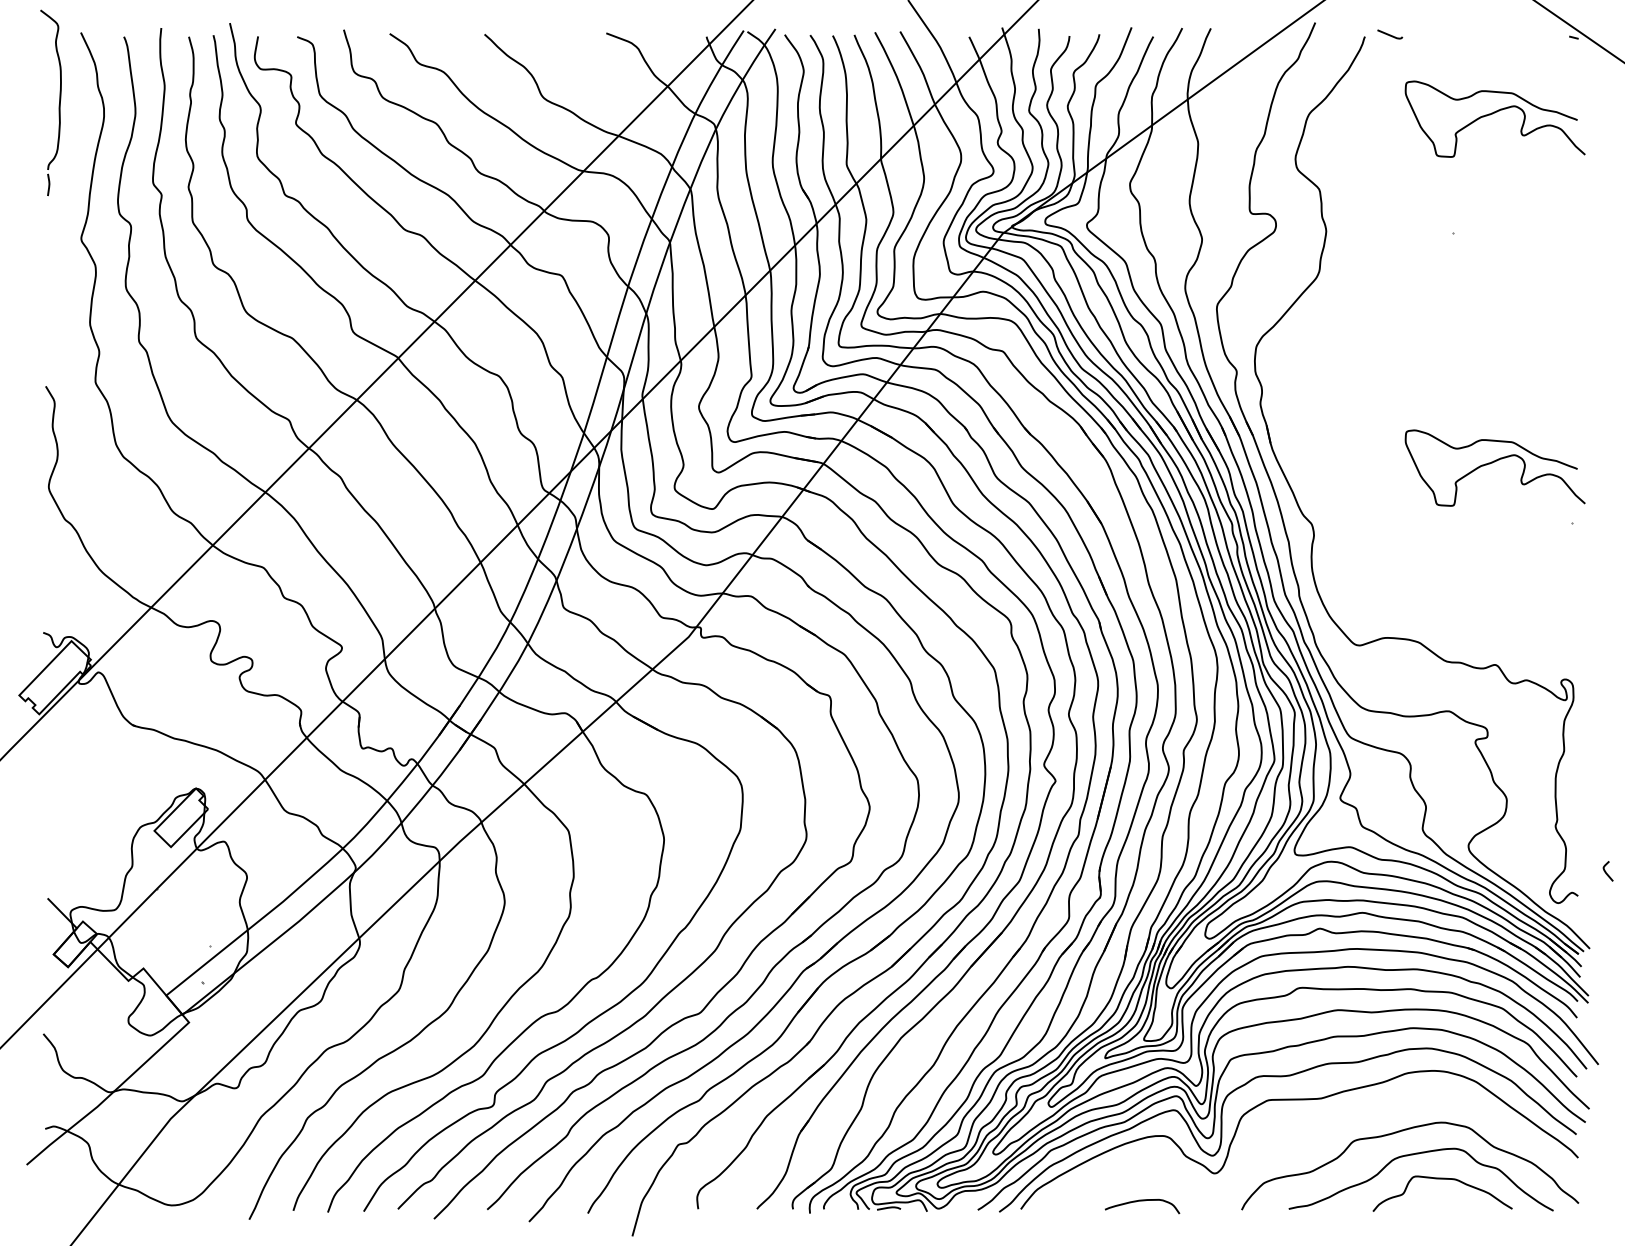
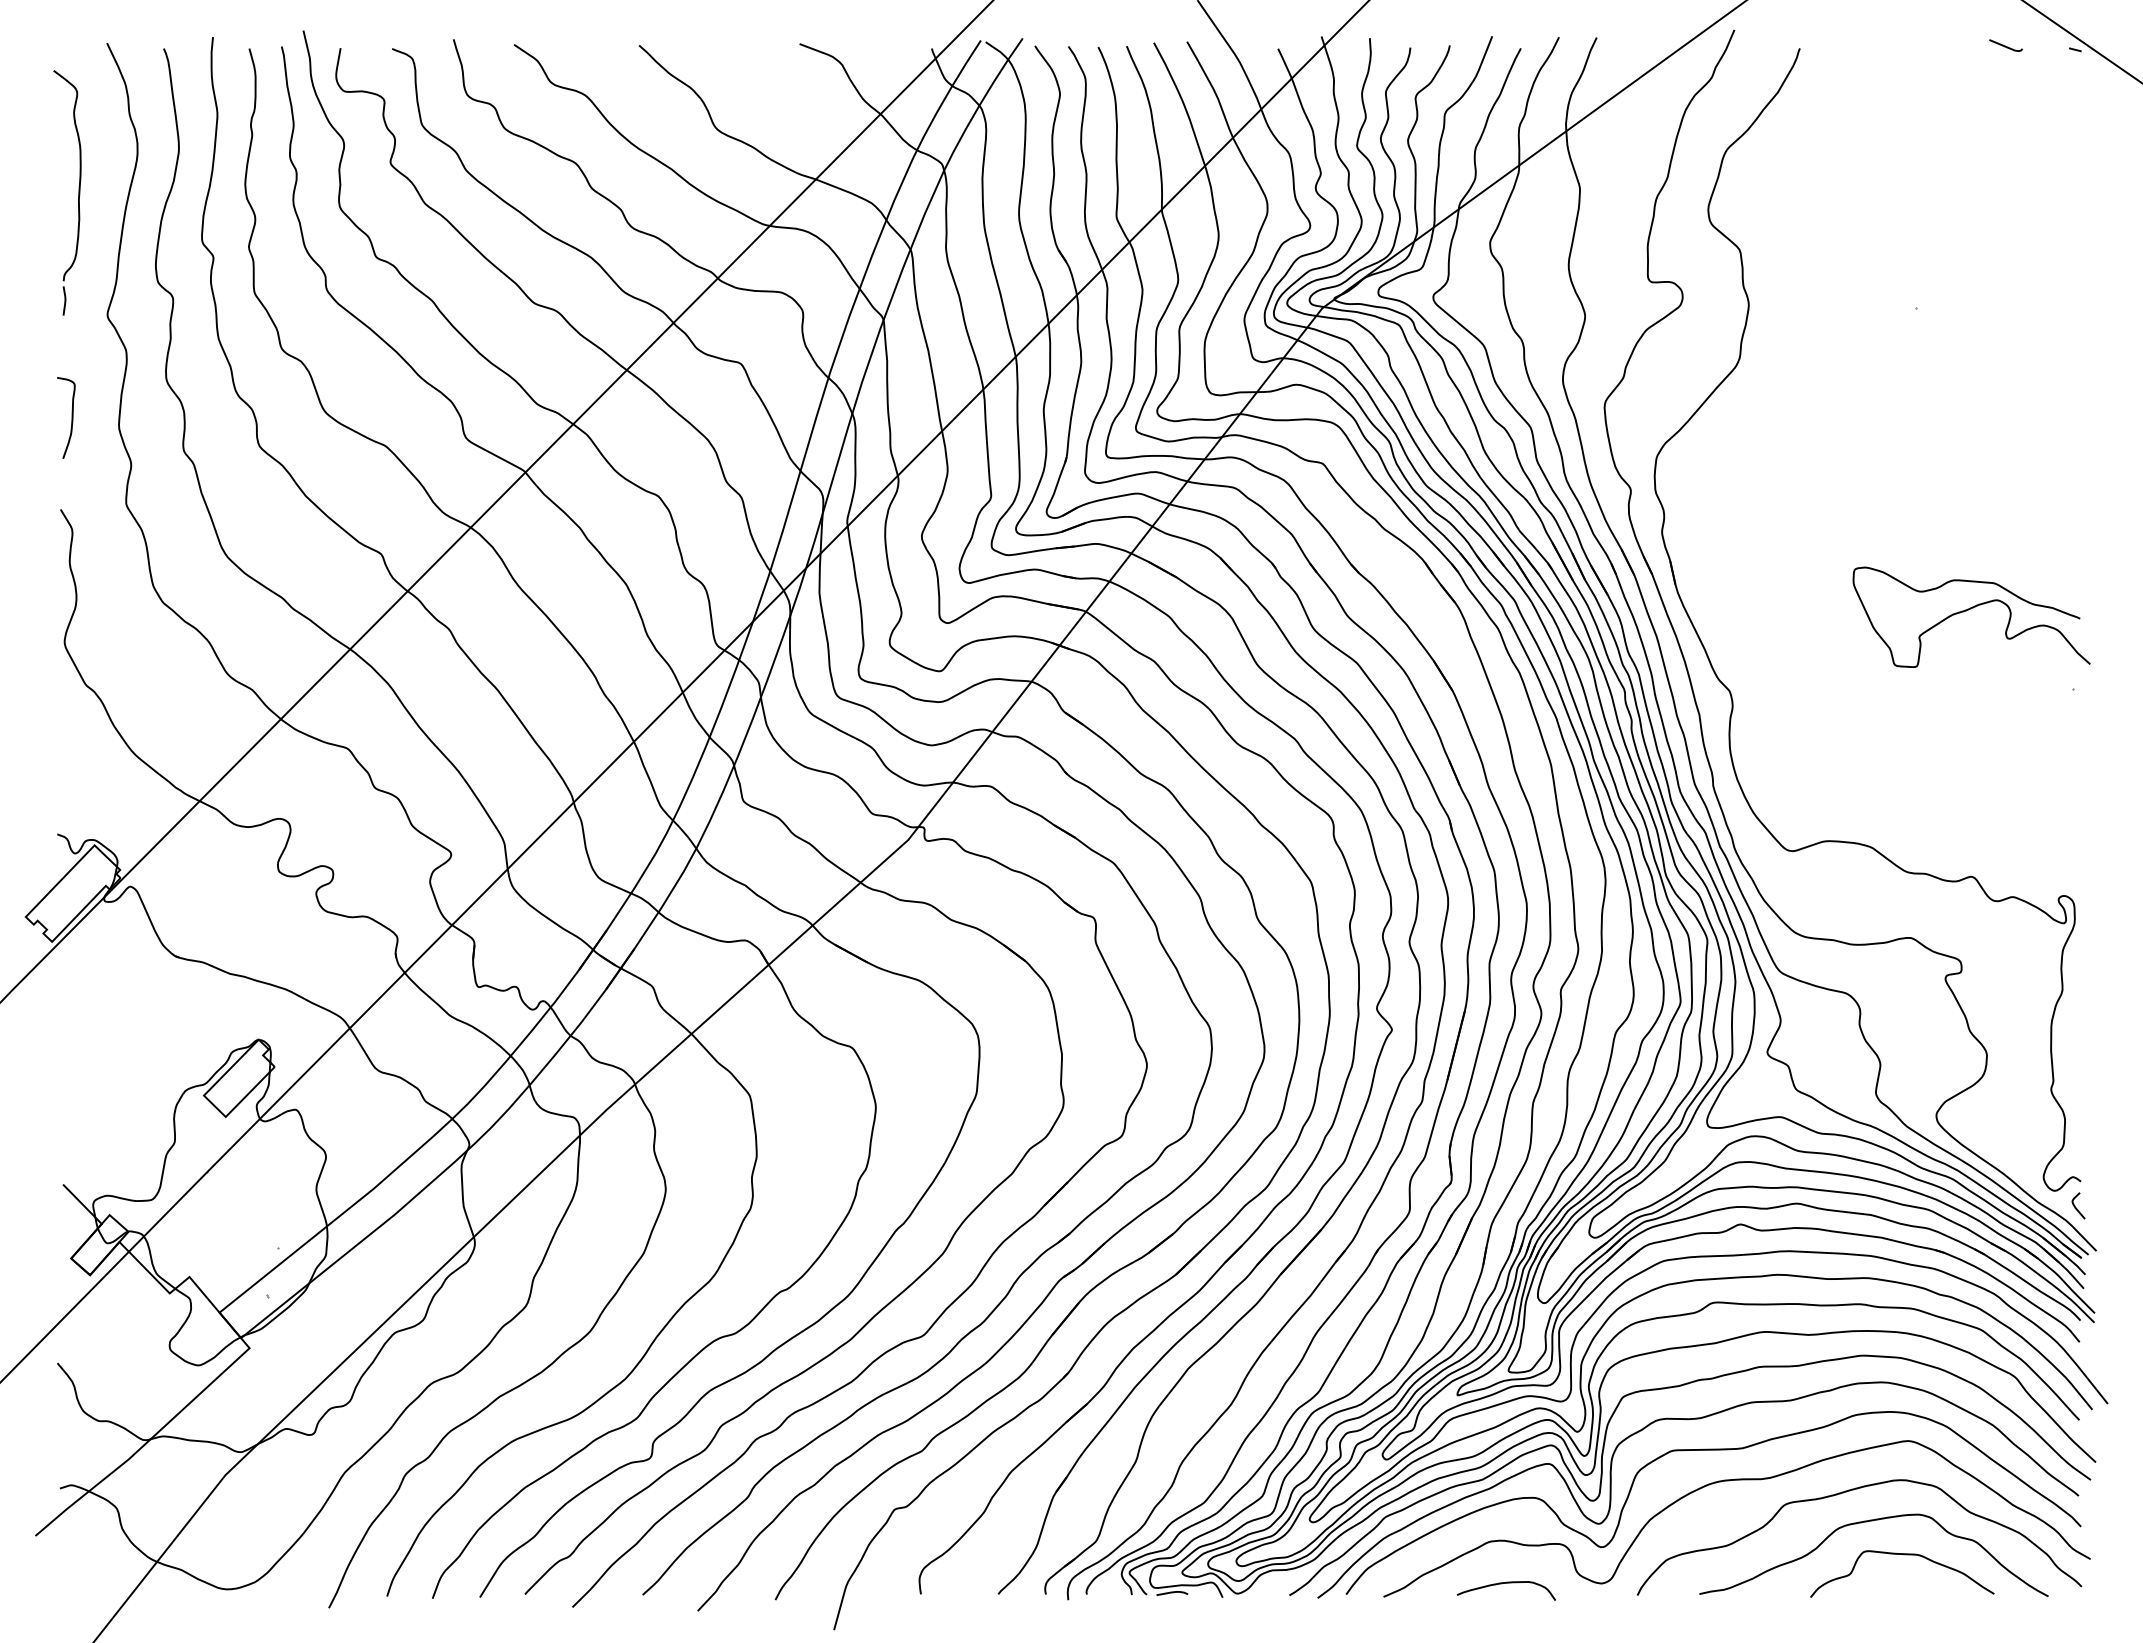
curve: (1389, 34) -> (2005, 45), moved
part: (59, 102) -> (78, 192), moved
curve: (1492, 114) -> (1968, 150), removed
curve: (54, 316) -> (71, 417), added
curve: (1606, 872) -> (2076, 1207), moved
curve: (1311, 1123) -> (1729, 1481), added

